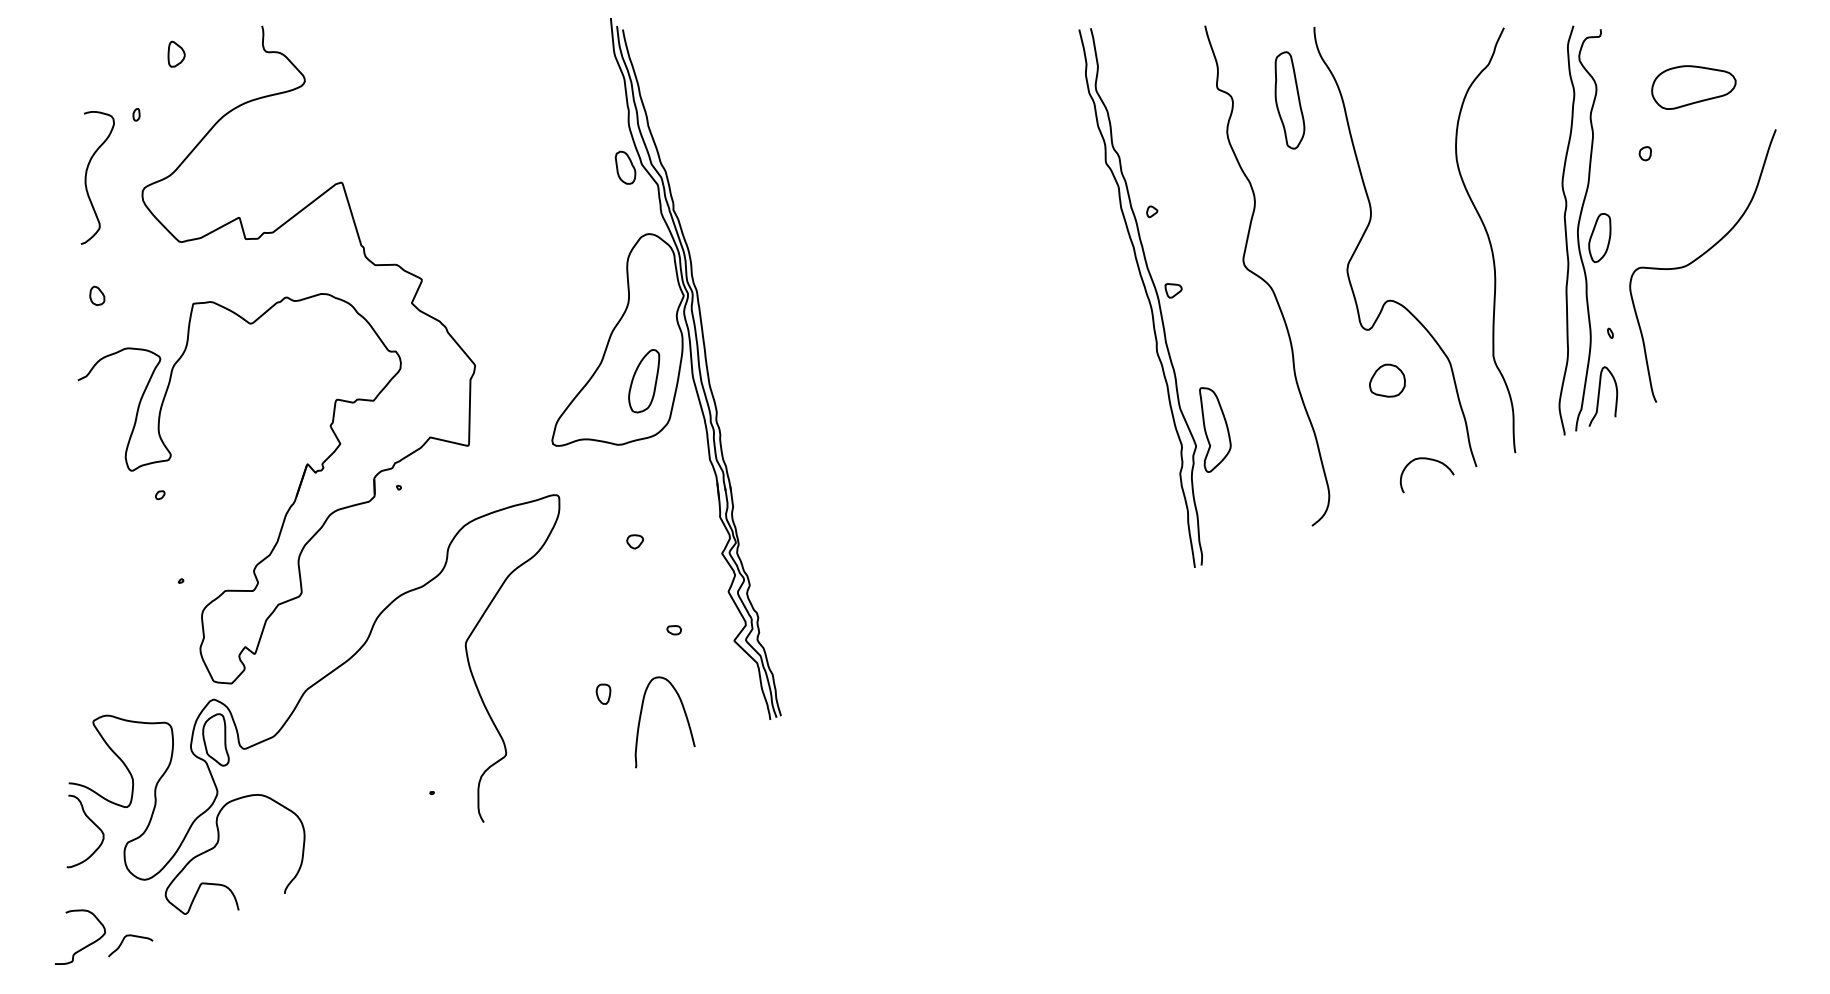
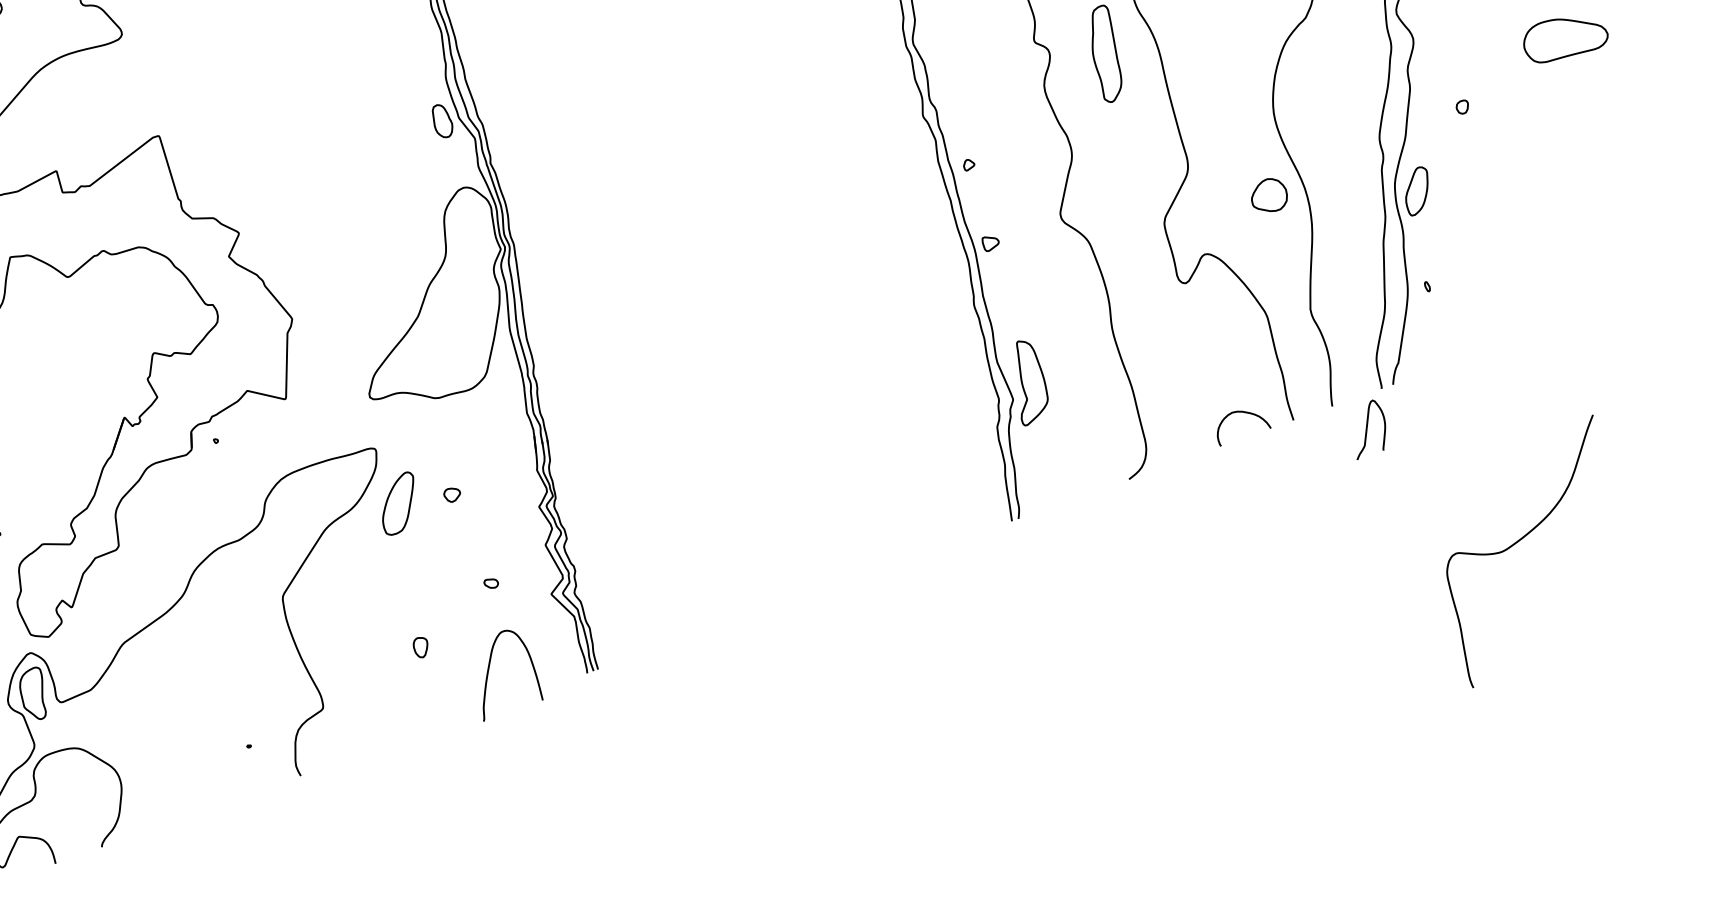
part: (1693, 87) -> (1565, 40), moved
curve: (1699, 258) -> (1516, 543), moved
part: (1387, 380) -> (1269, 194), moved
part: (644, 381) -> (398, 503), moved
curve: (1599, 396) -> (1367, 429), moved
curve: (684, 714) -> (532, 667), moved

